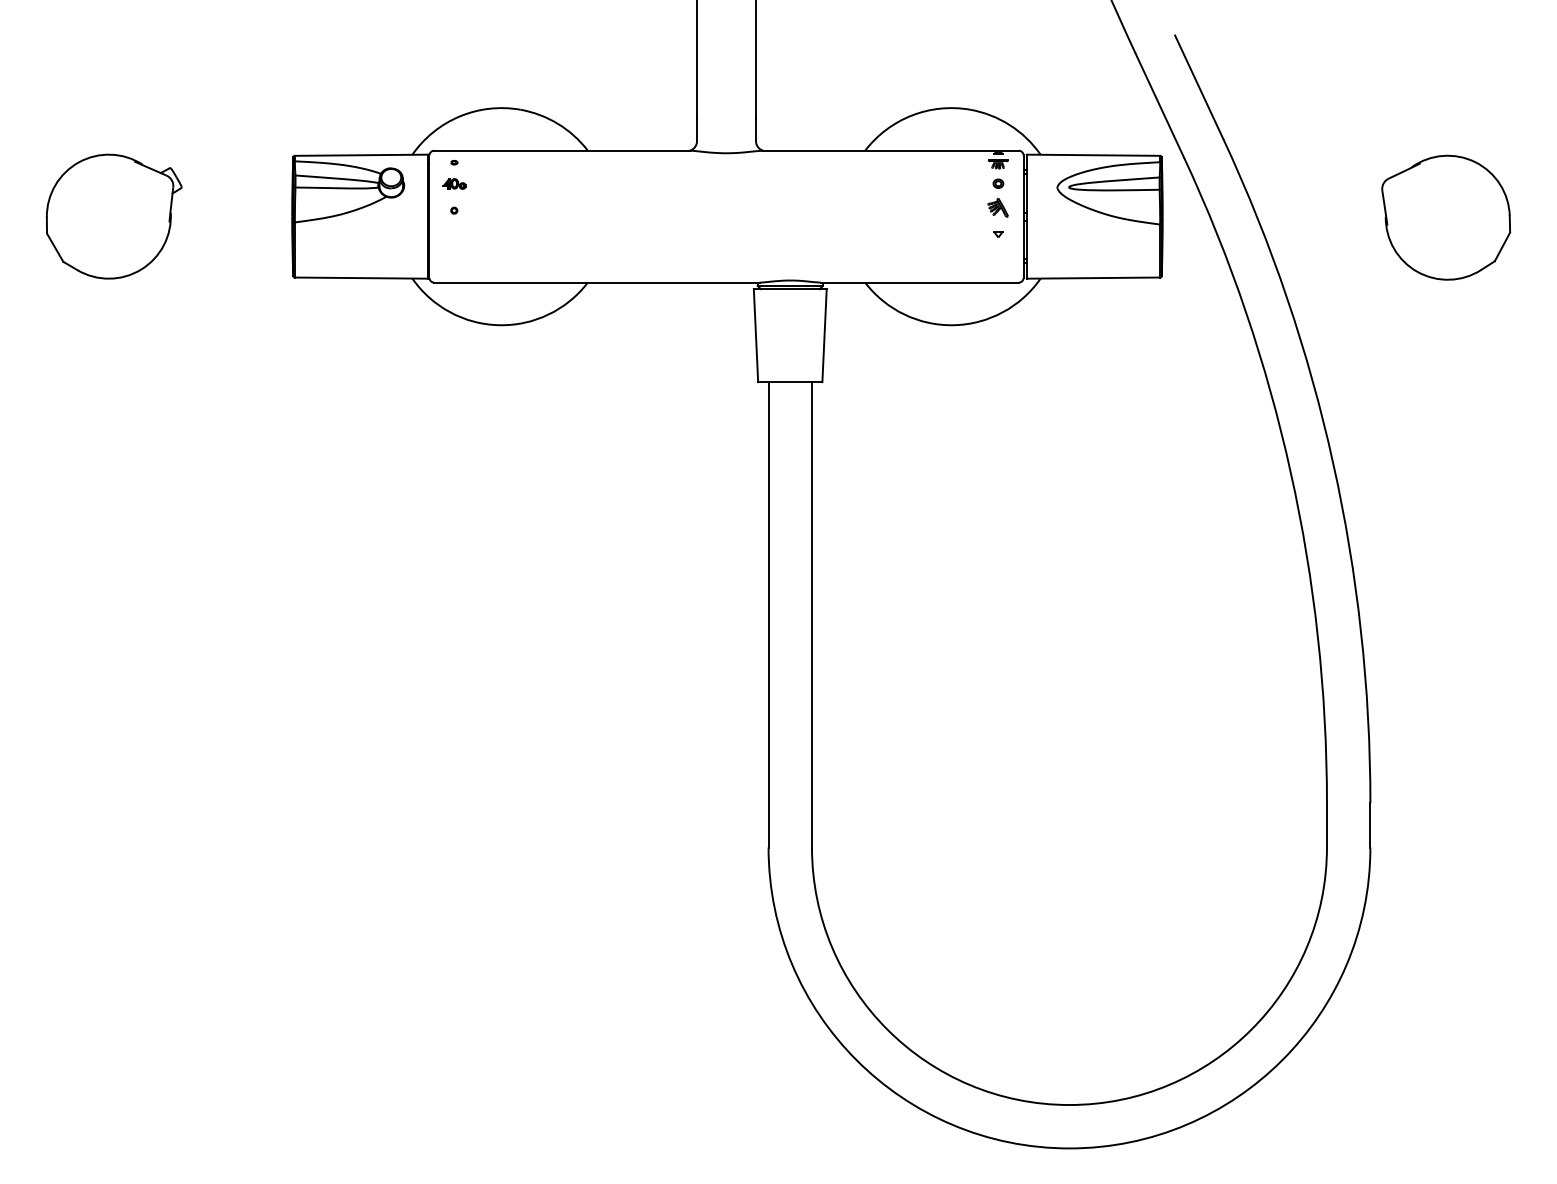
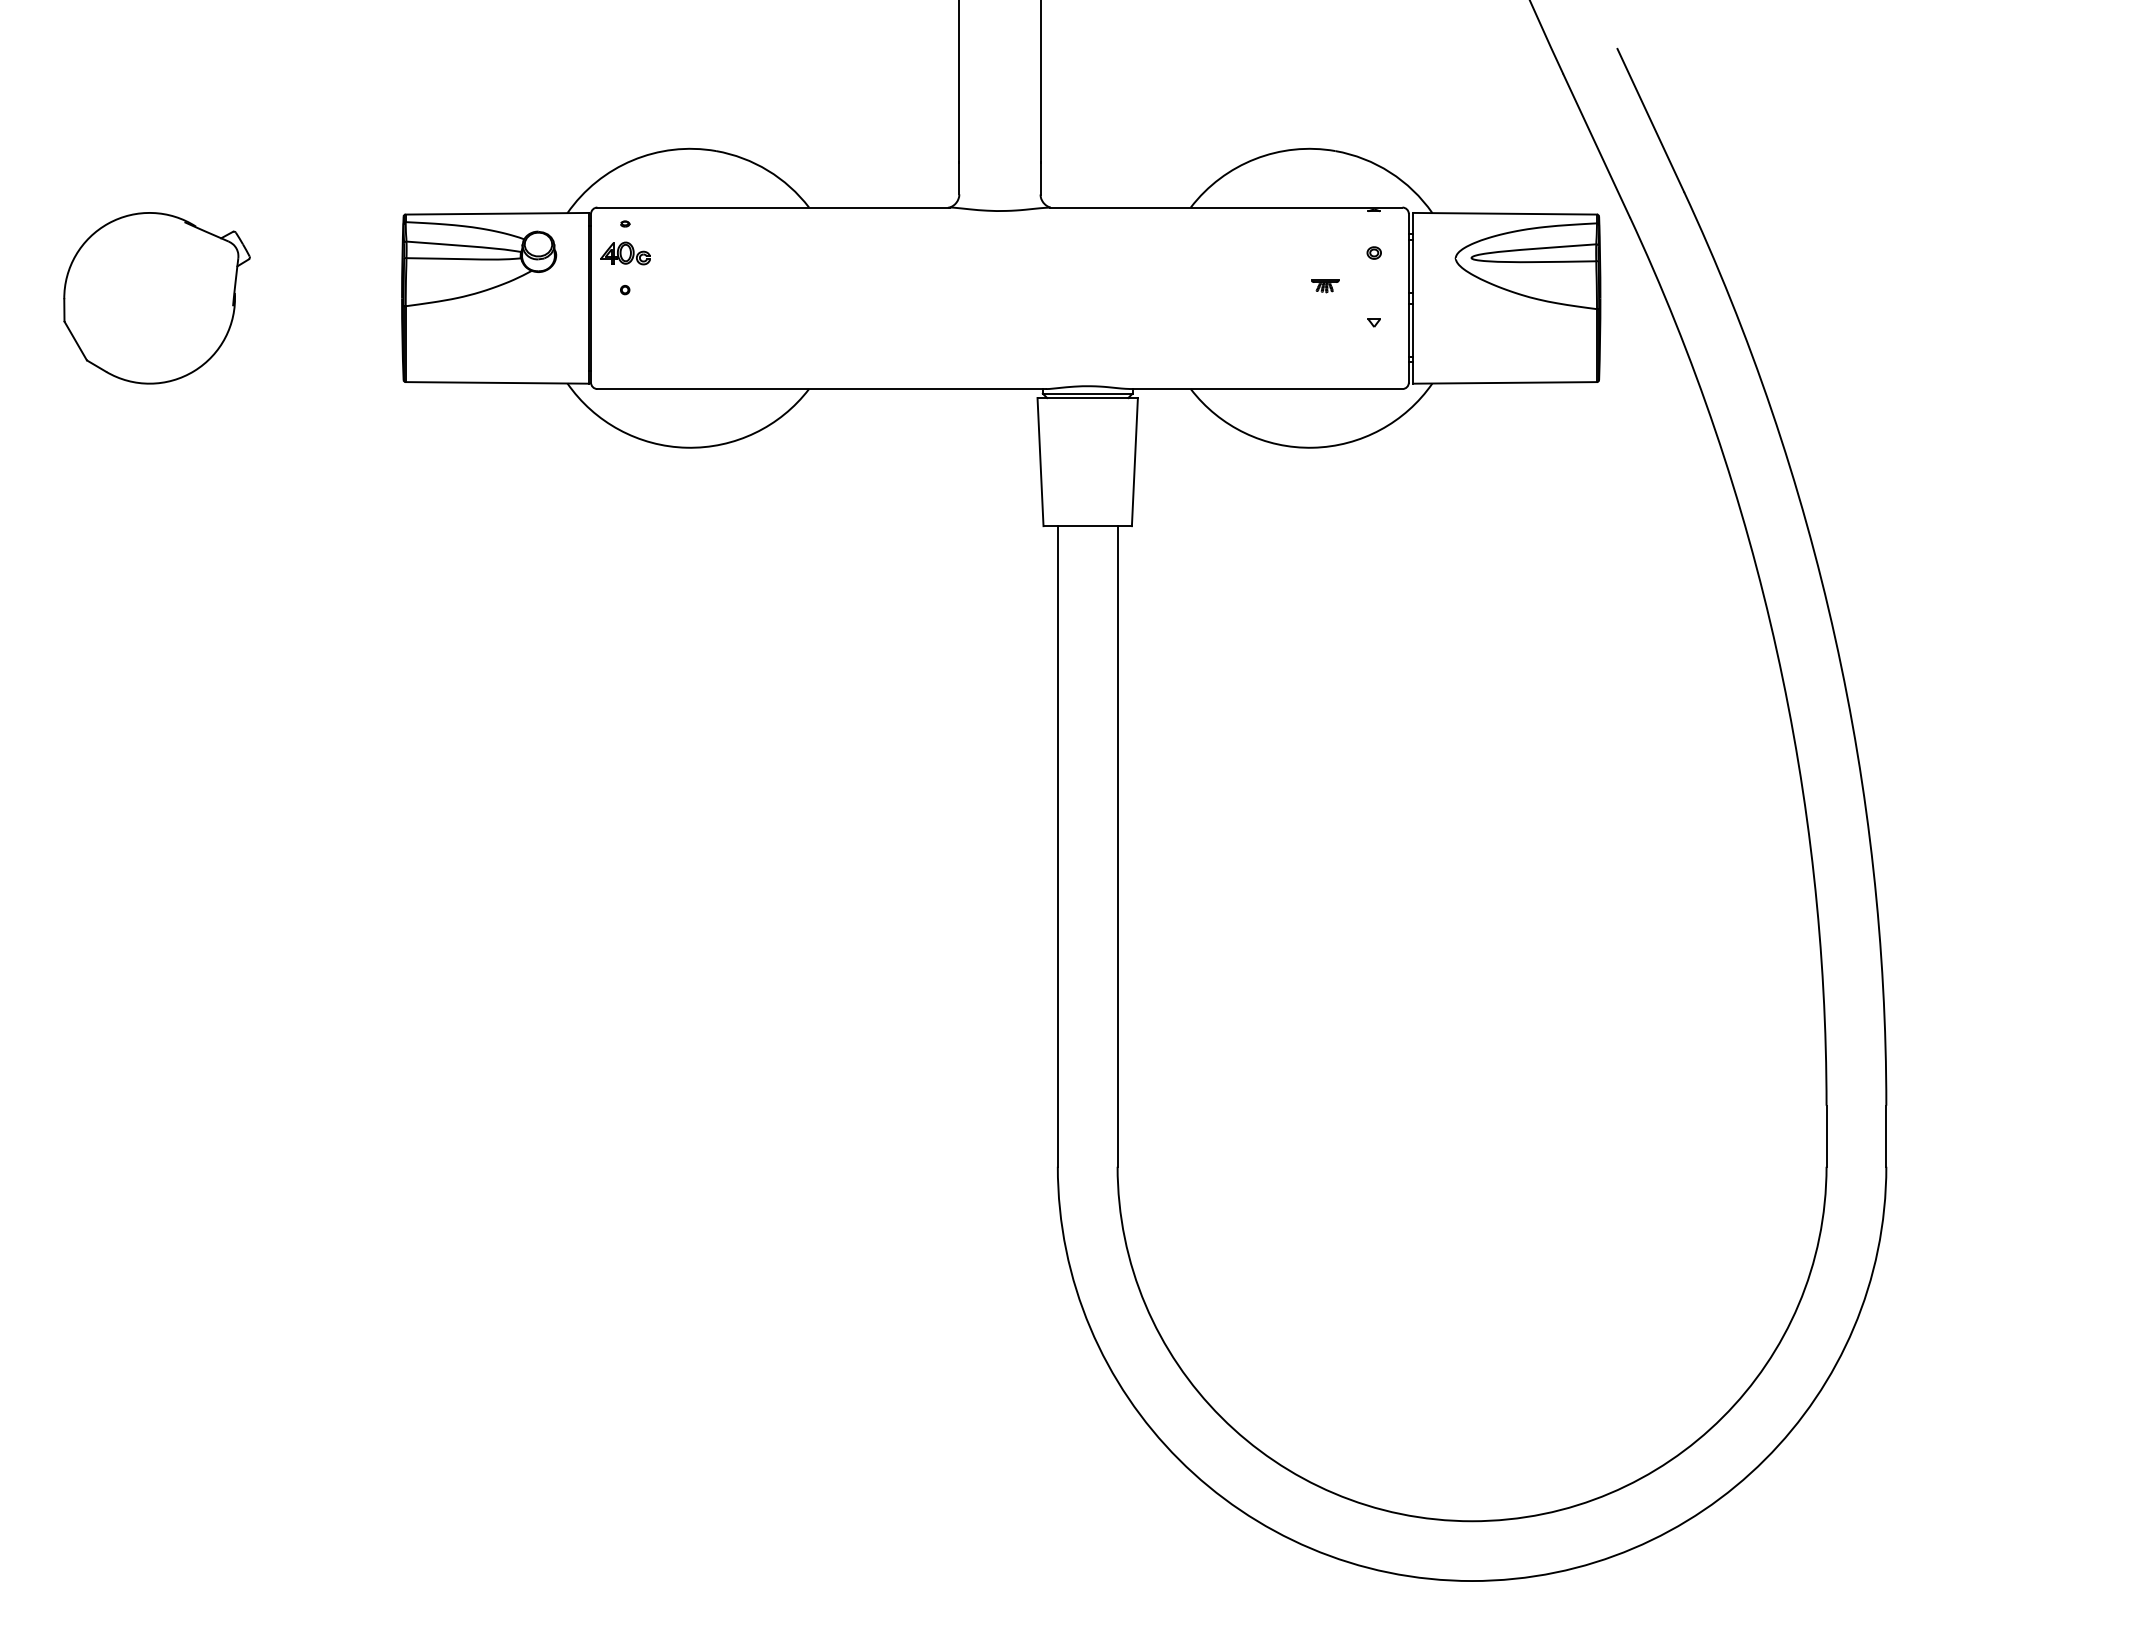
part: (998, 164) -> (1325, 286), moved
part: (454, 183) -> (625, 252), size x1.6
part: (997, 207) -> (1373, 285), removed
part: (1446, 217) -> (1990, 299), removed

